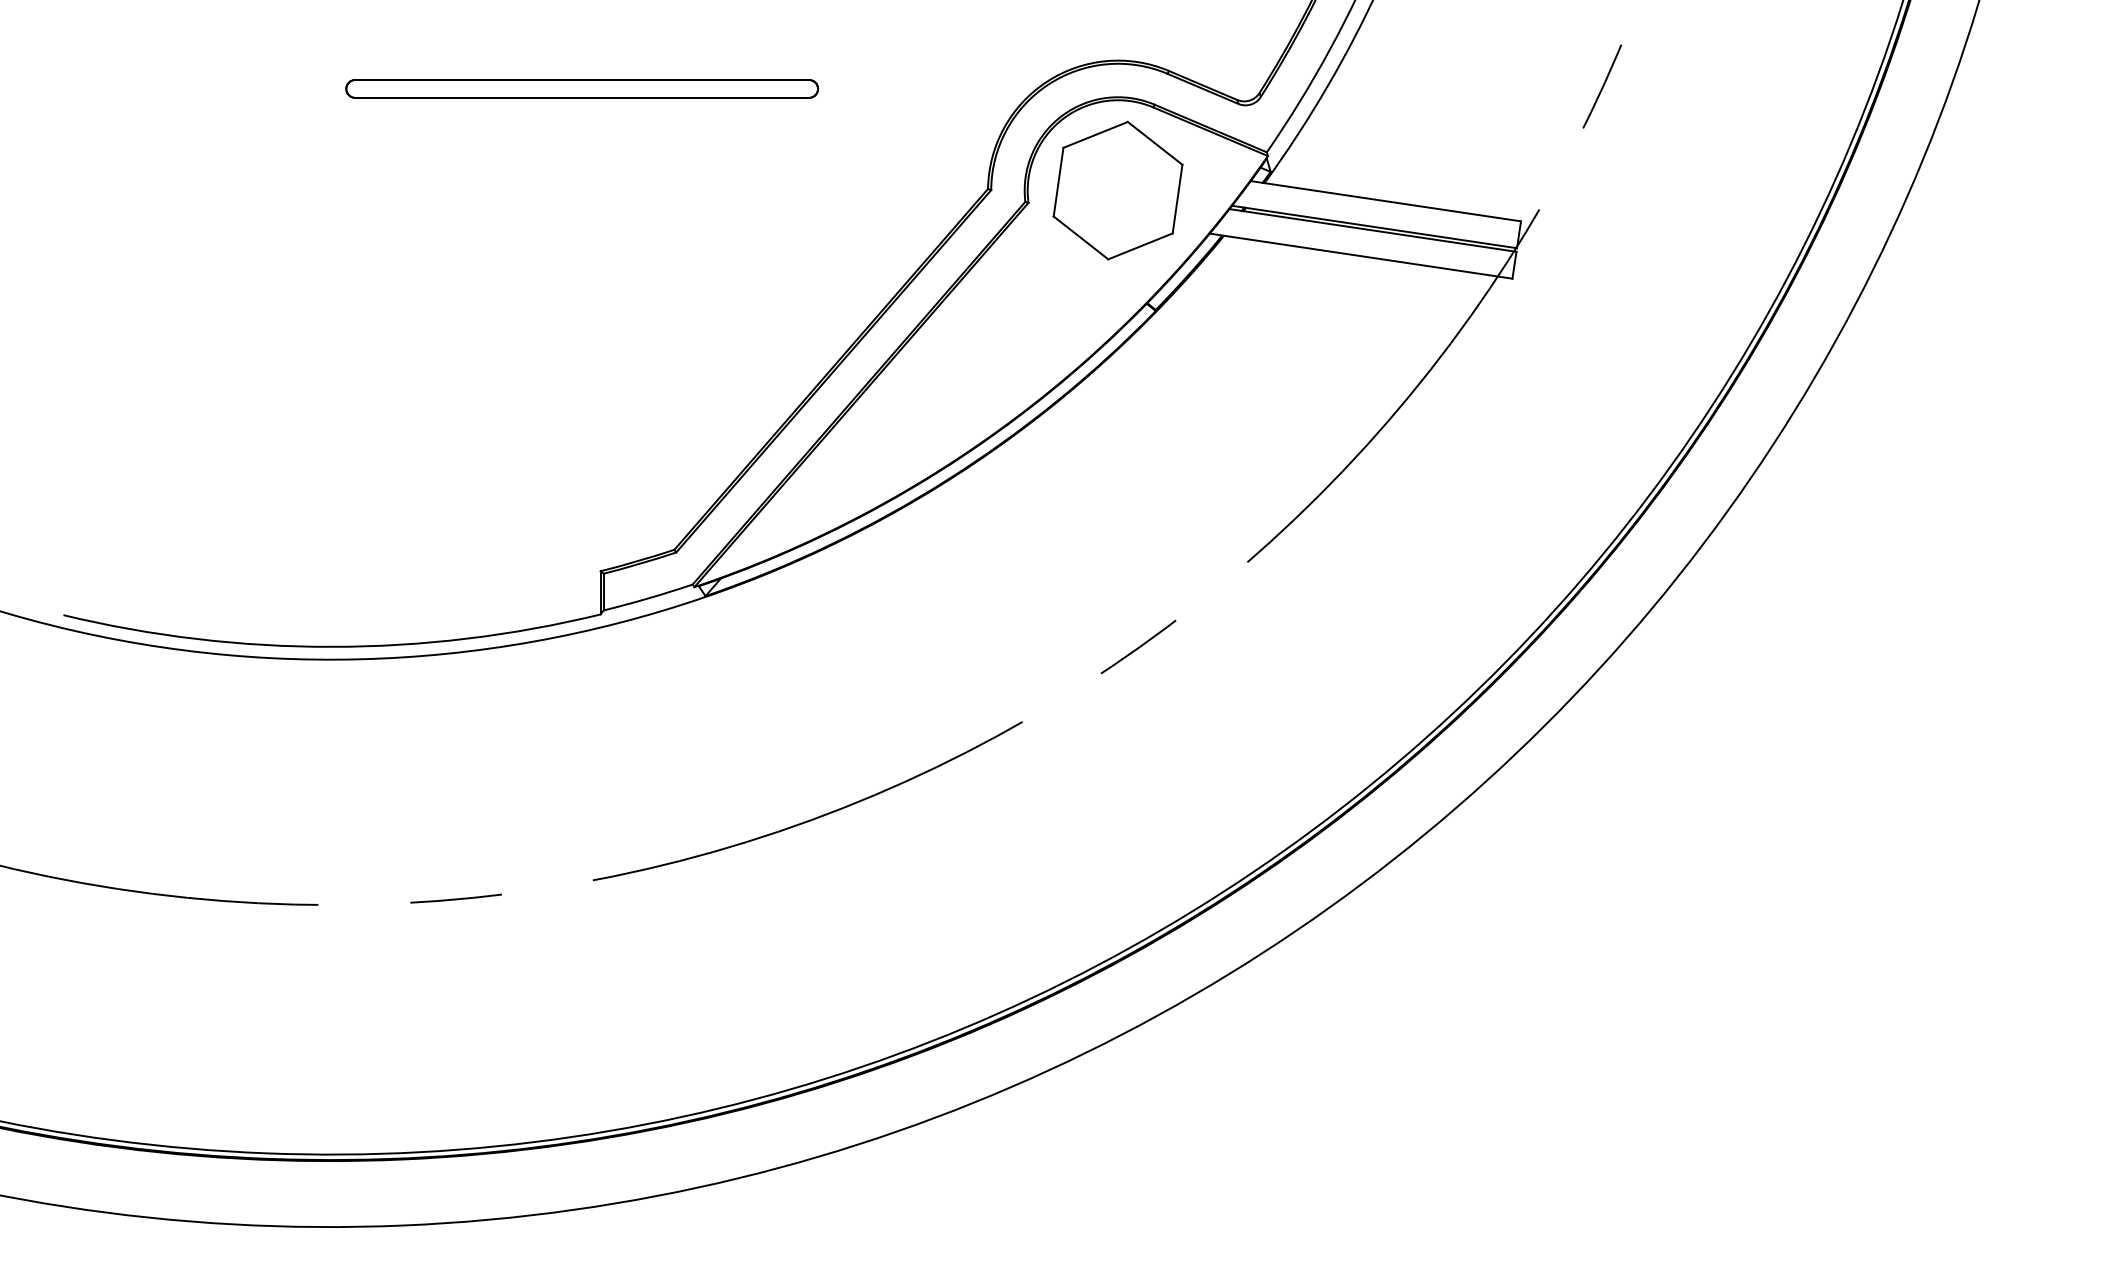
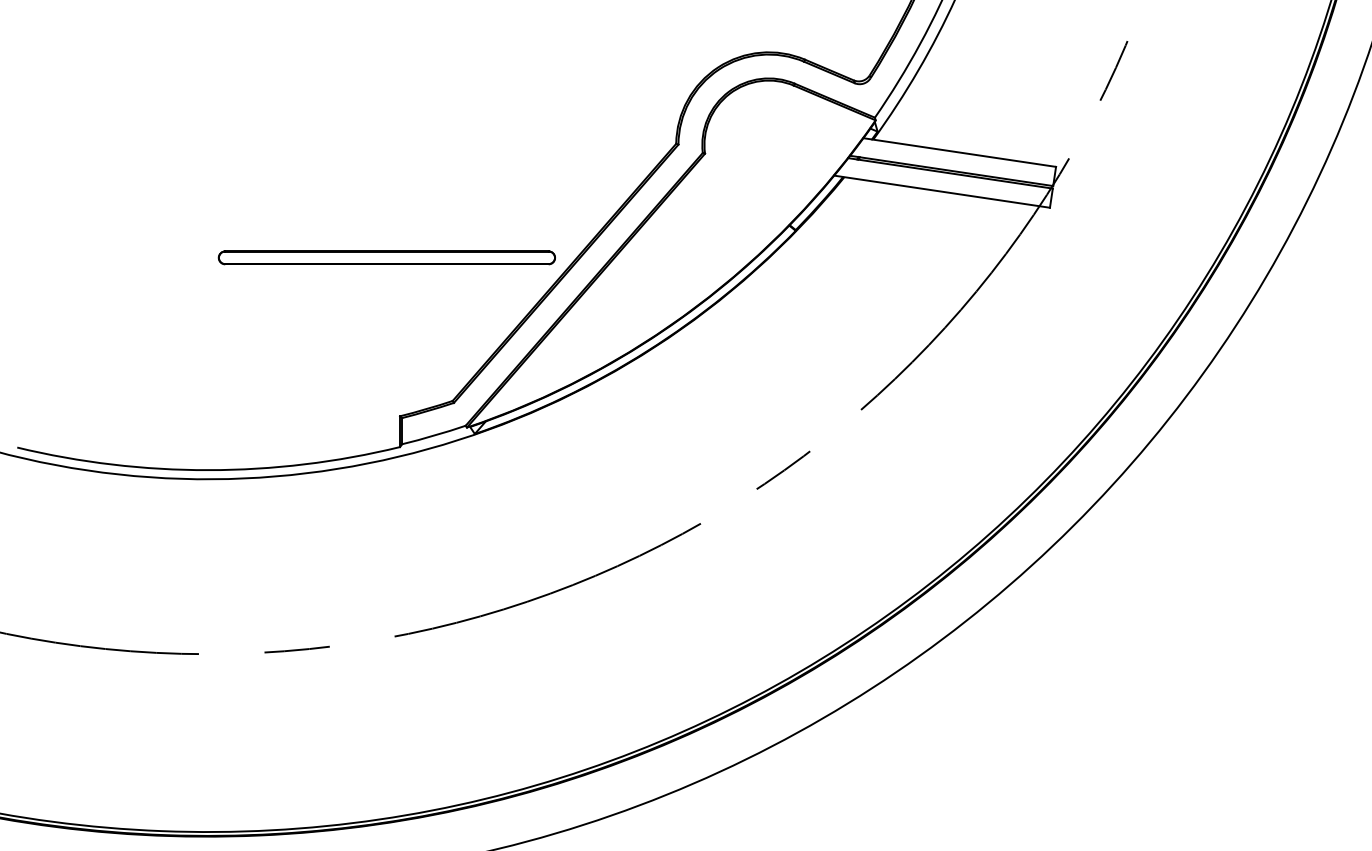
part: (581, 88) -> (386, 257), moved
part: (1117, 190) -> (768, 144), removed

